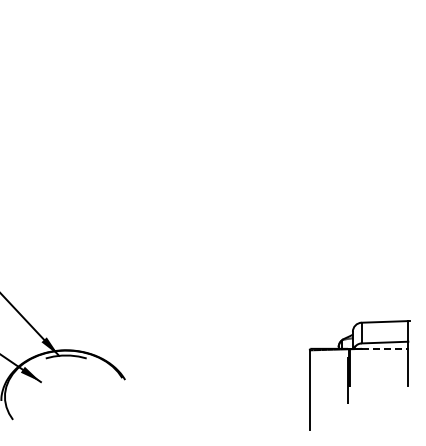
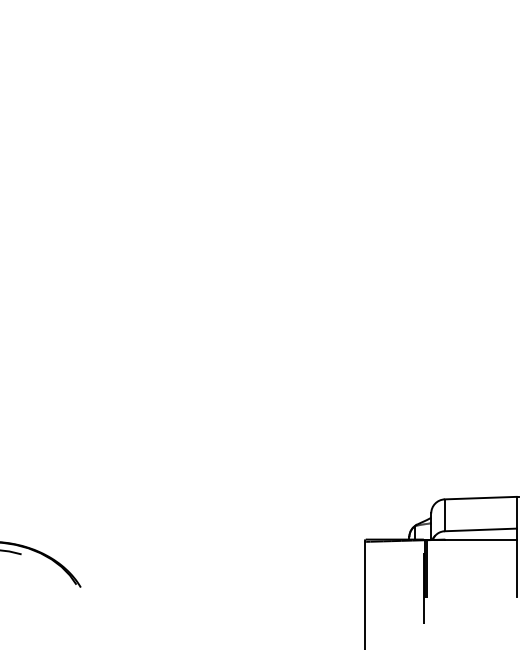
line: (385, 348) -> (481, 539), dashed -> solid

